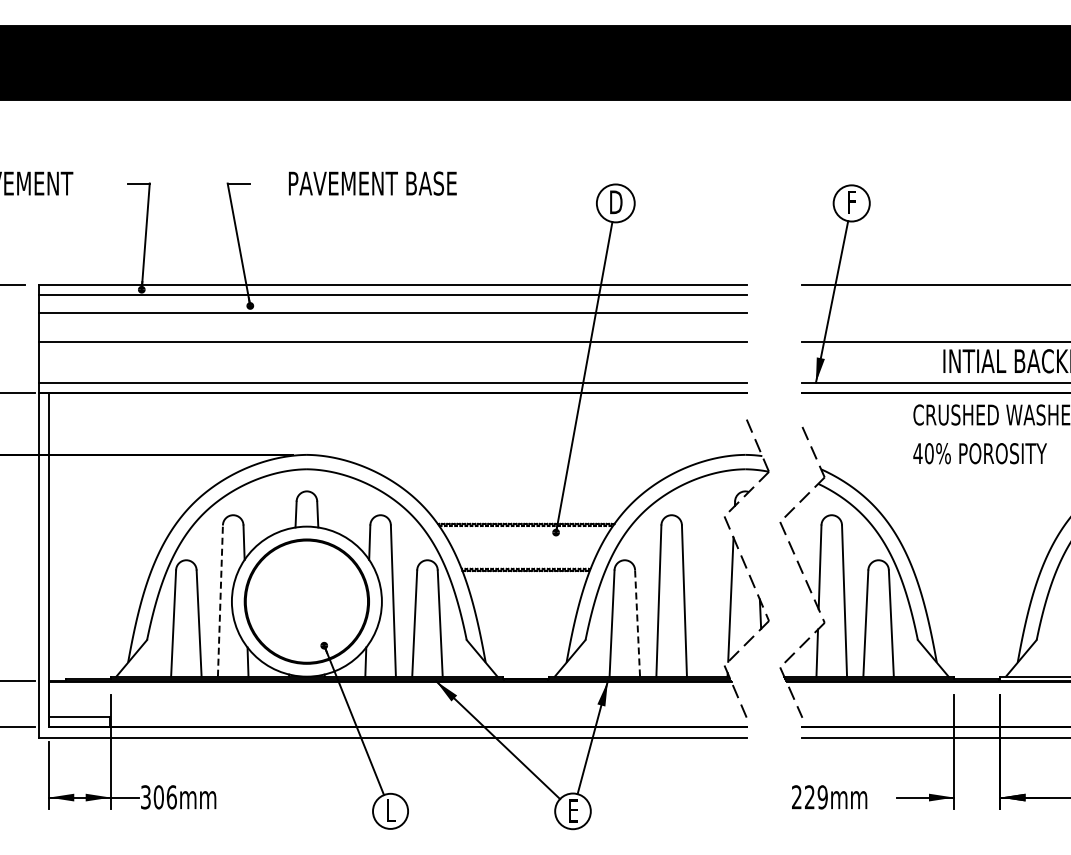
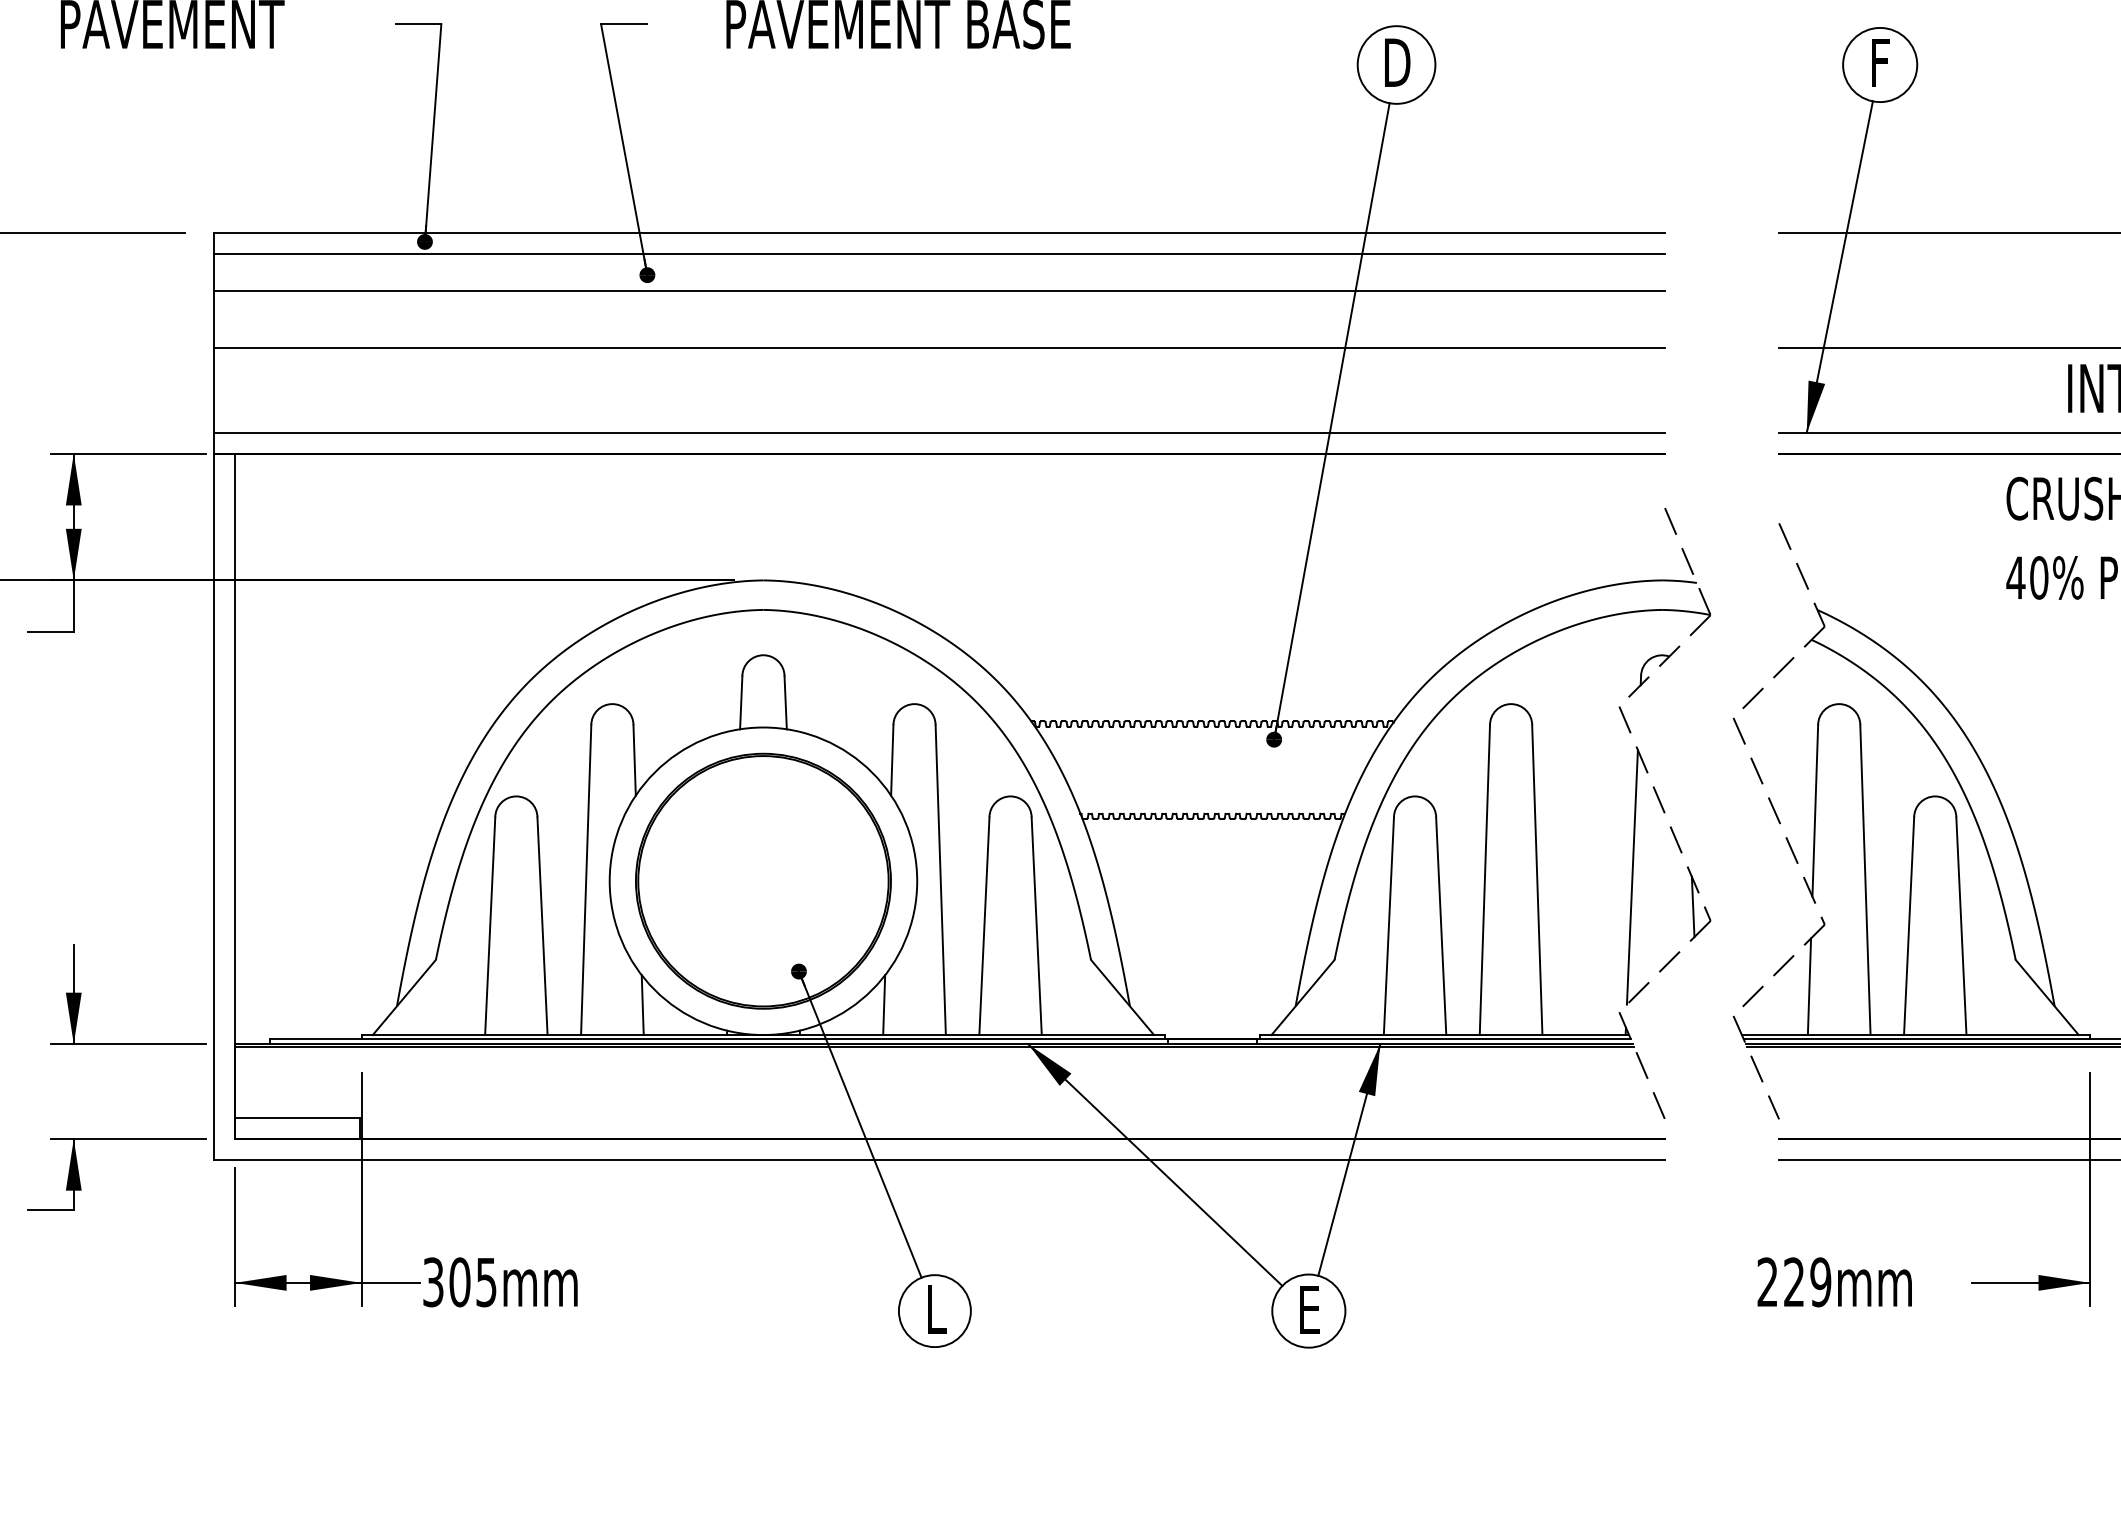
line: (220, 601) -> (586, 880), dashed -> solid
line: (637, 624) -> (1441, 928), dashed -> solid
text: (171, 797) -> (485, 1282), 306mm -> 305mm

